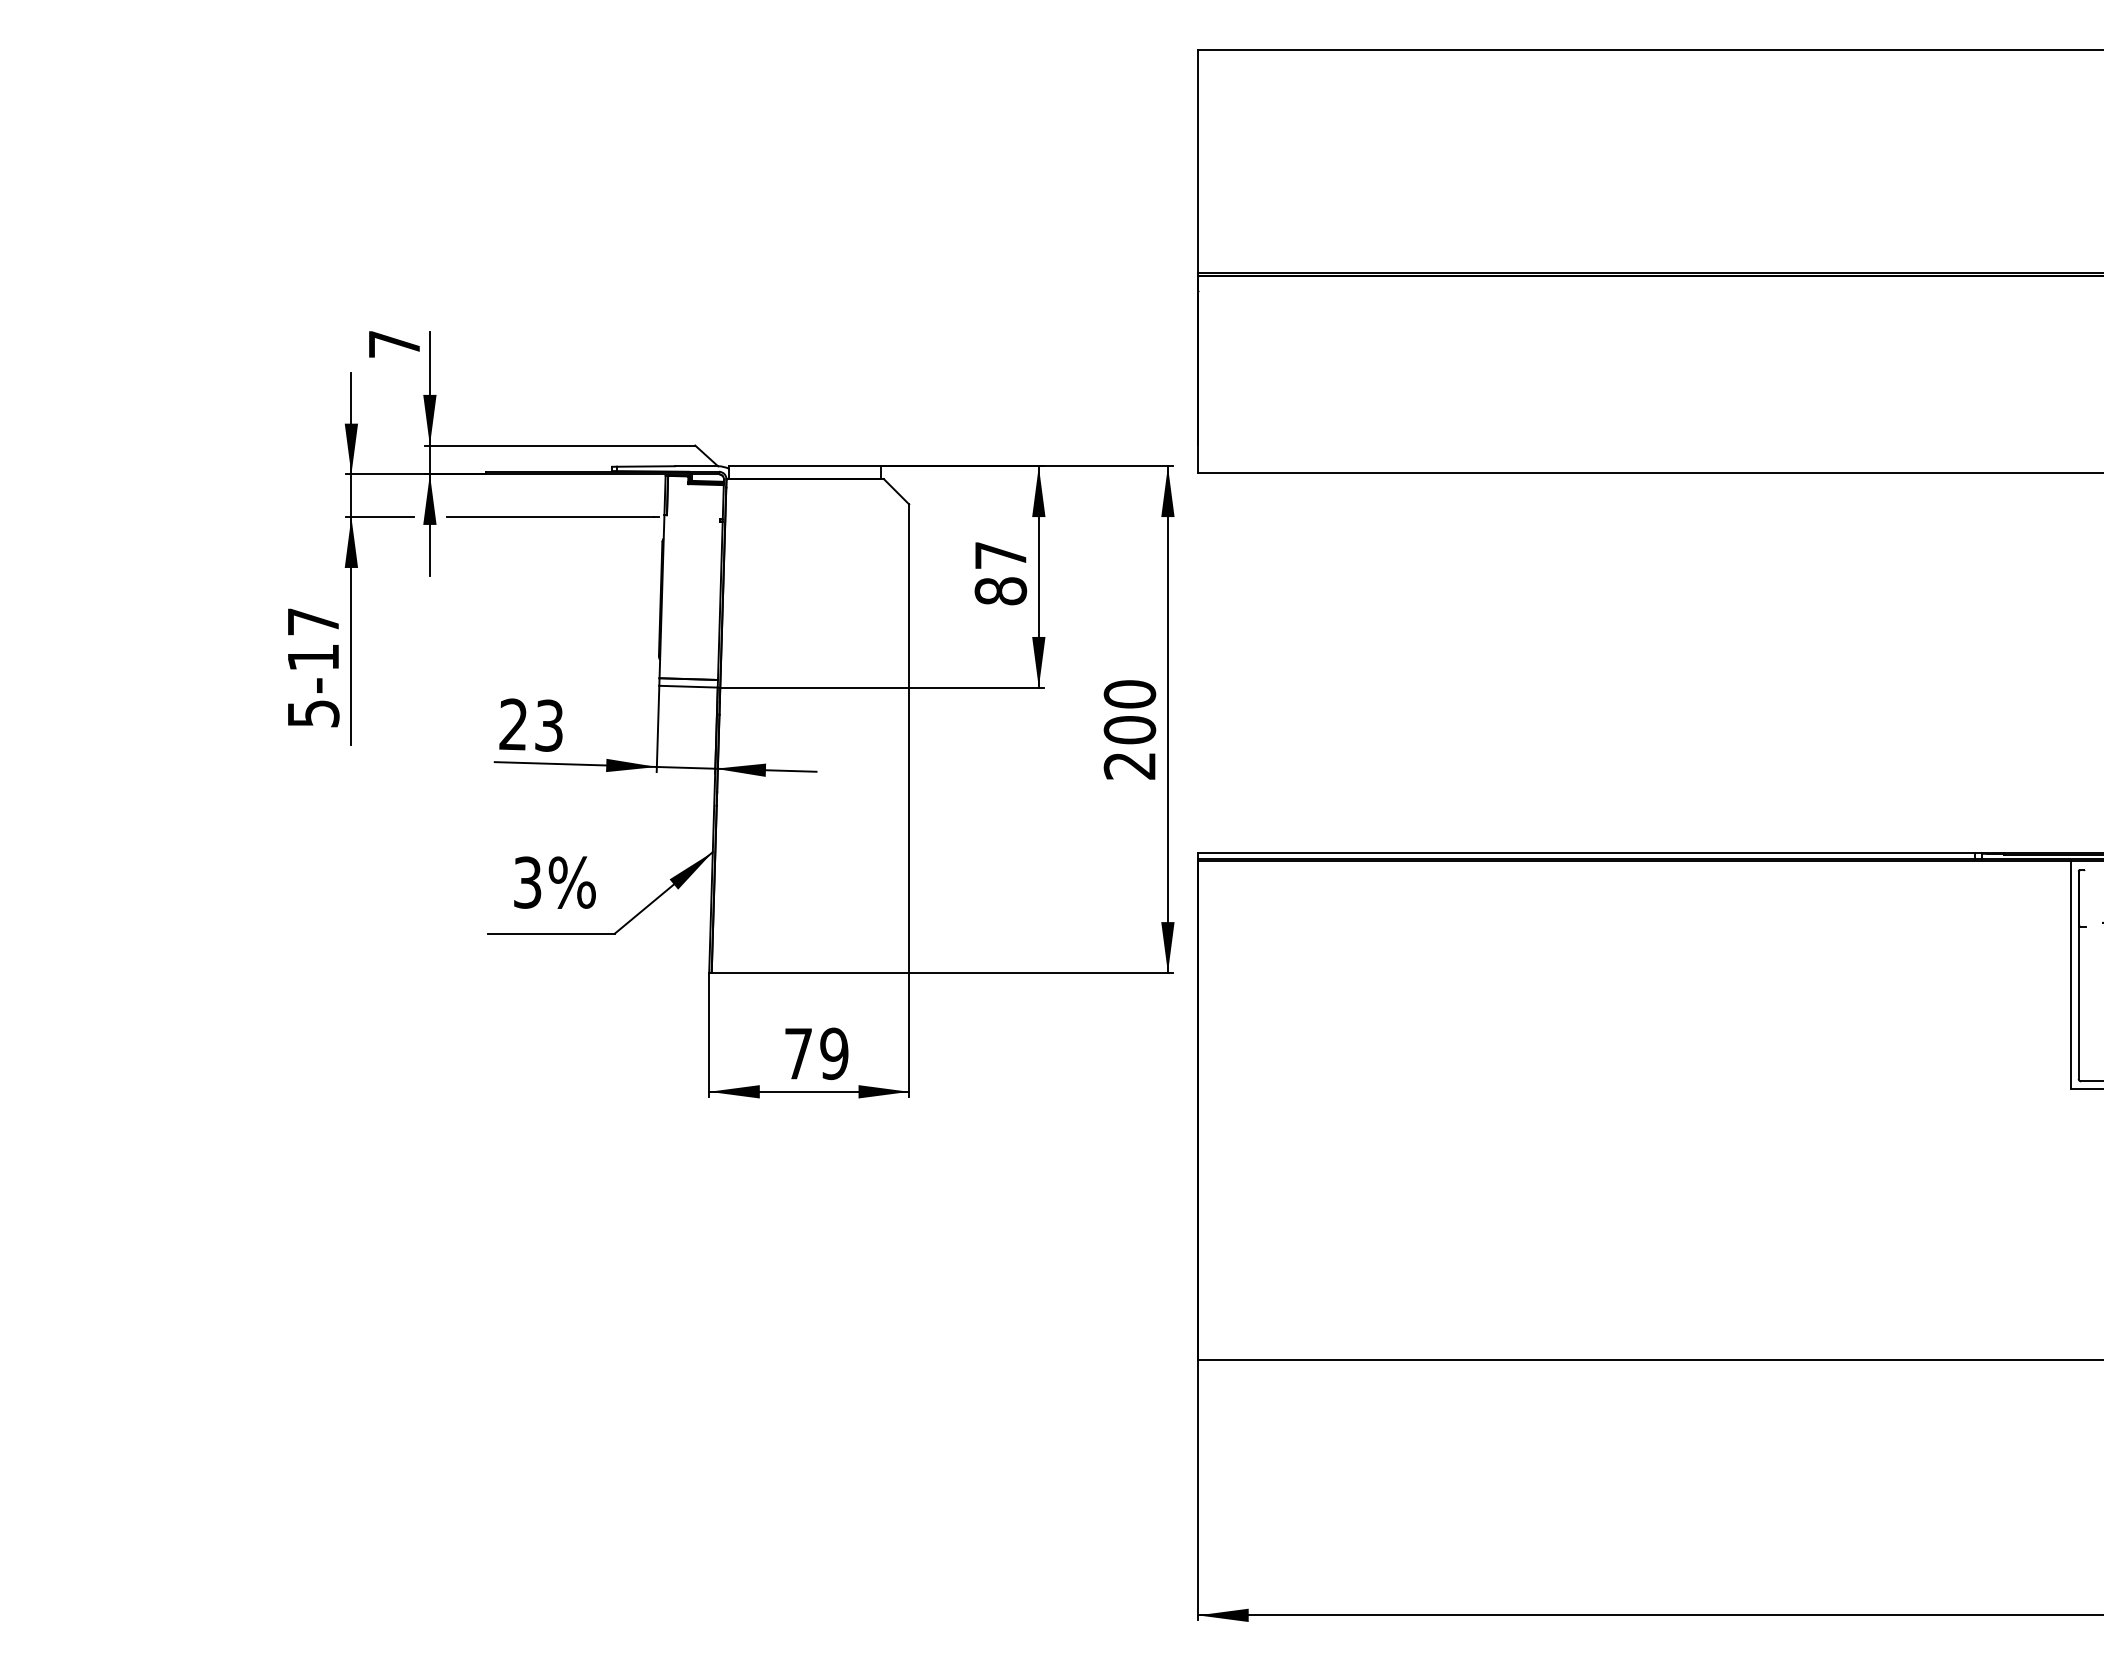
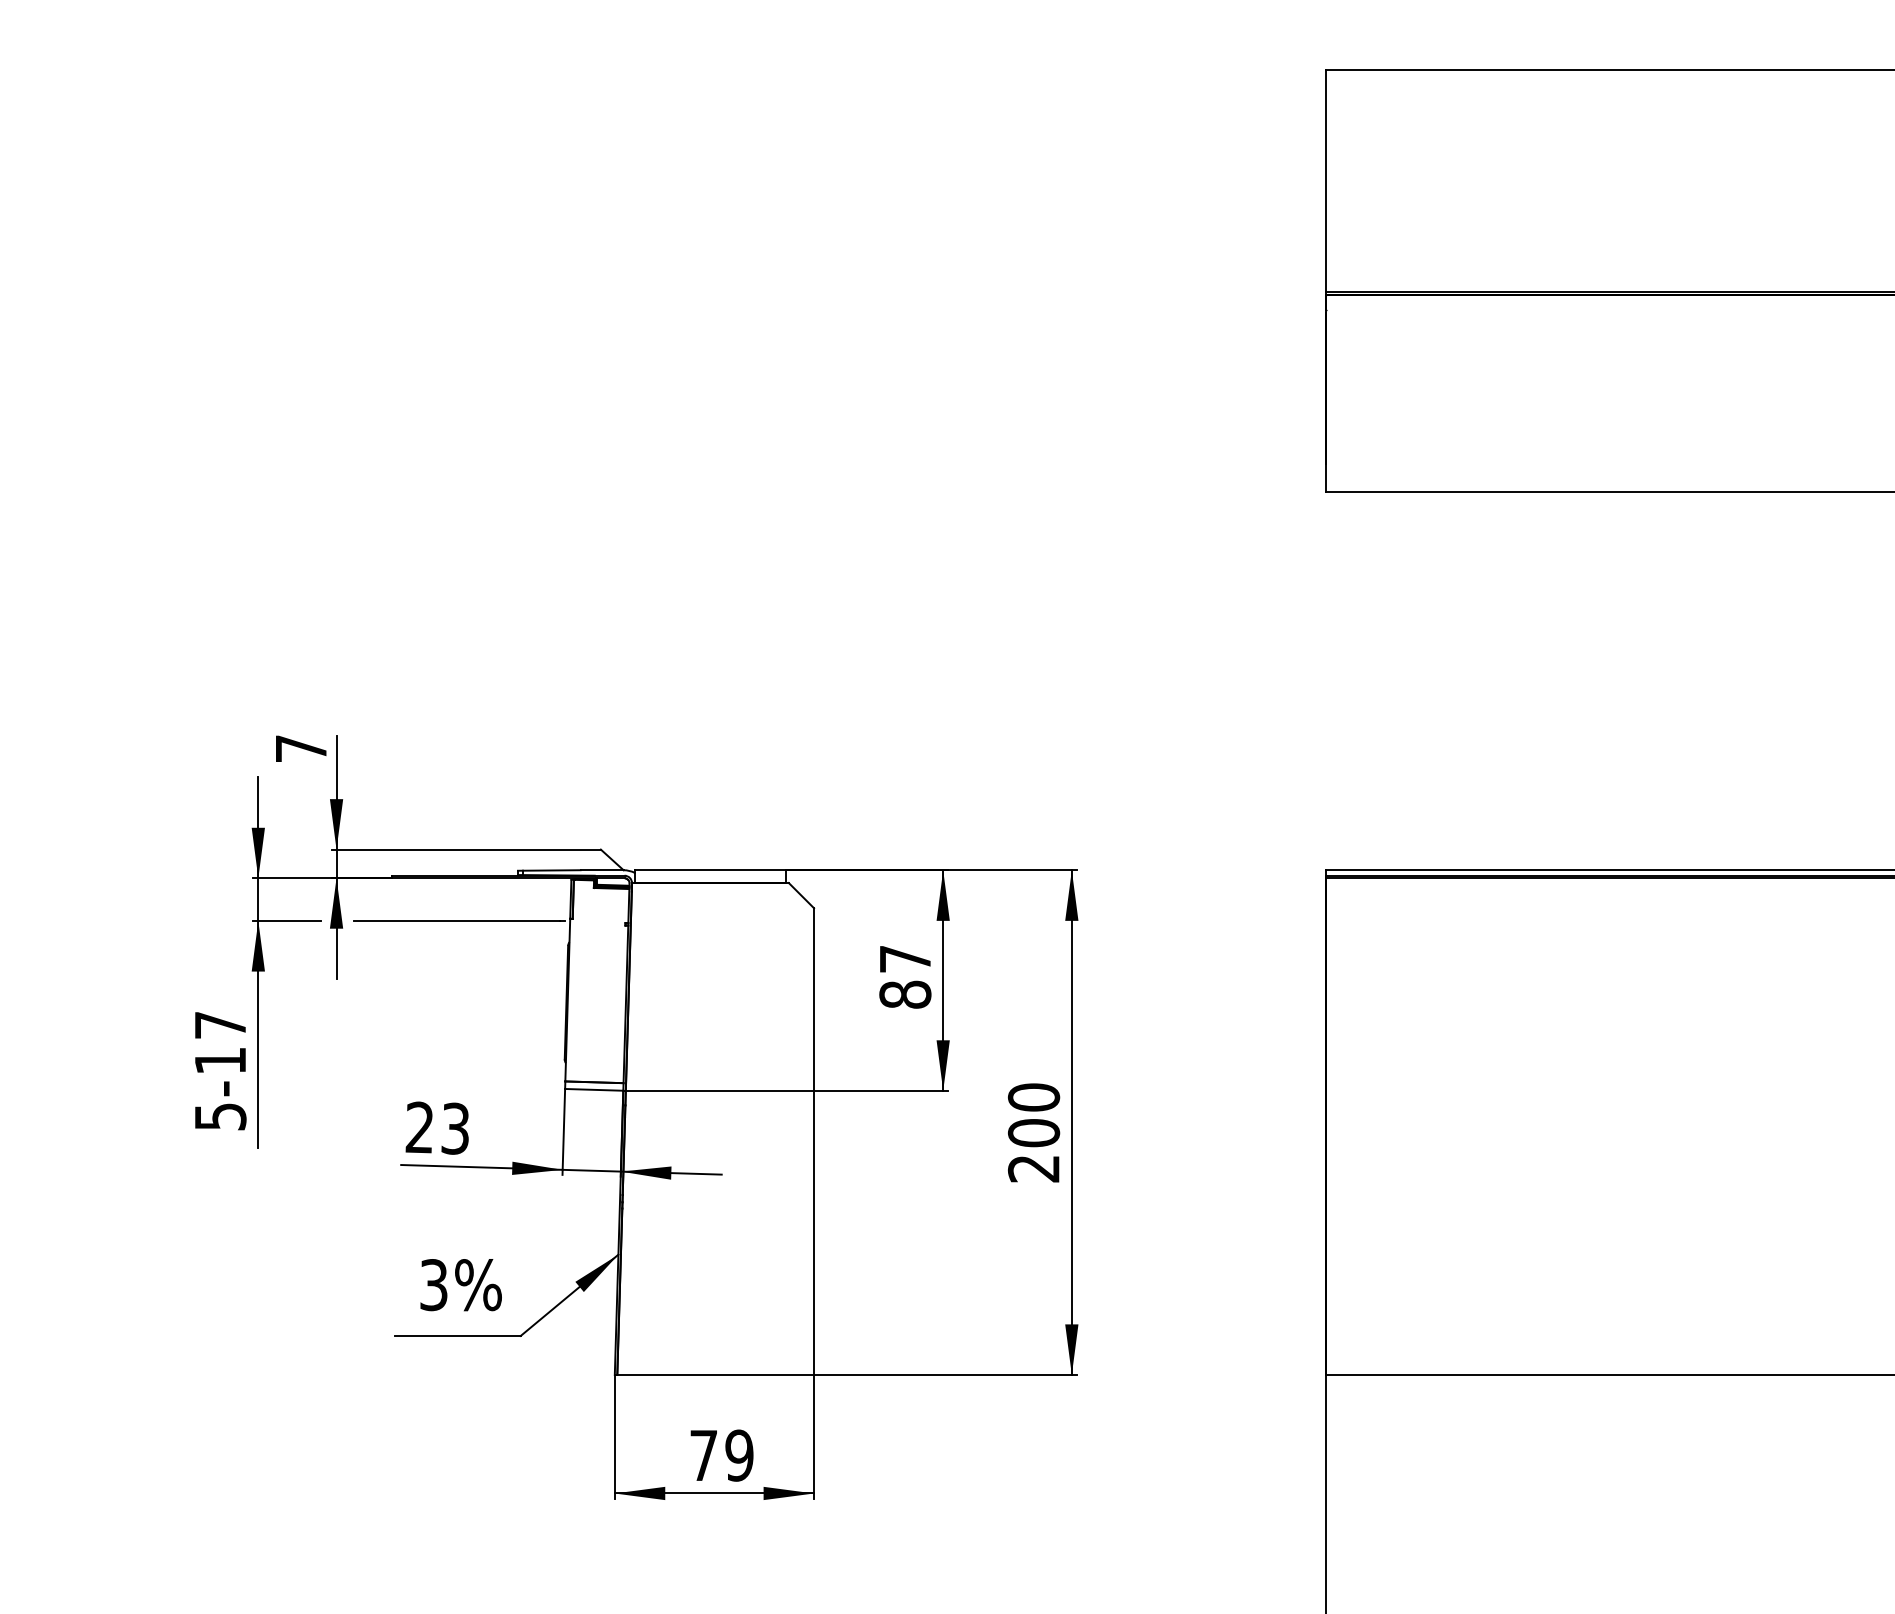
part: (731, 714) -> (637, 1117), moved

